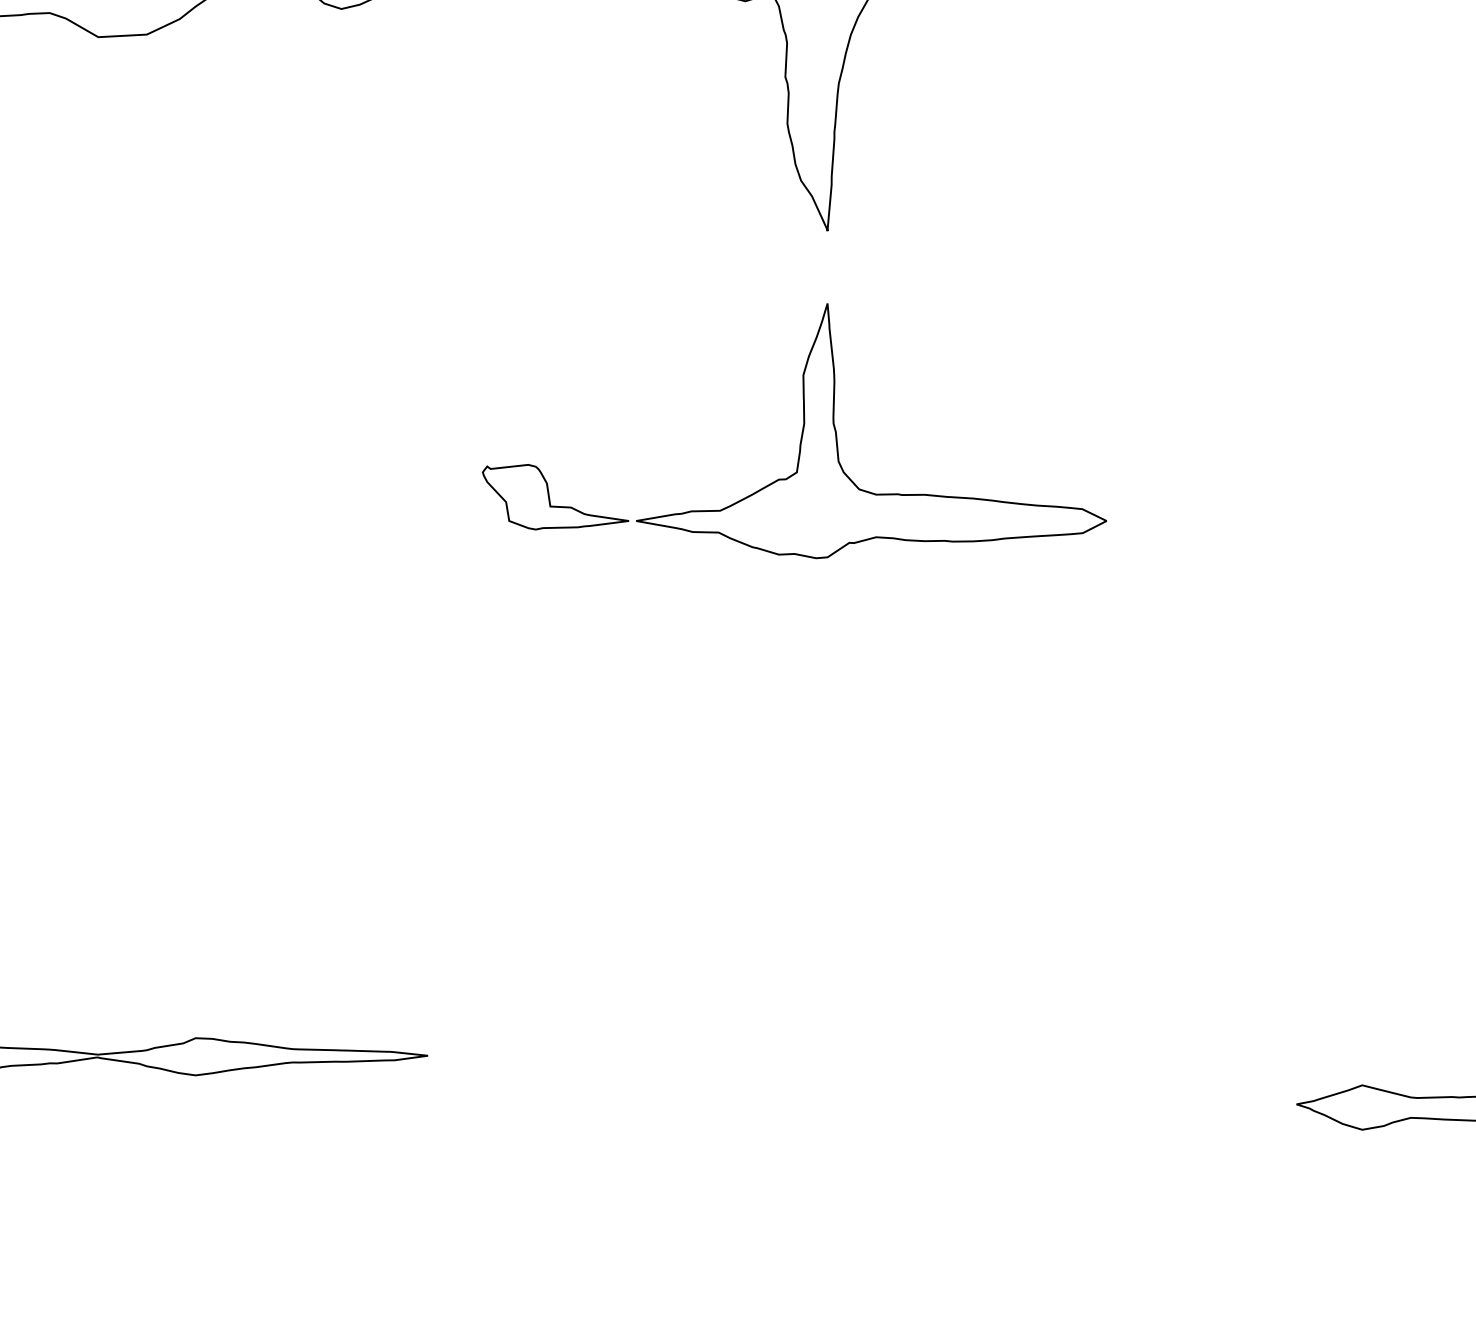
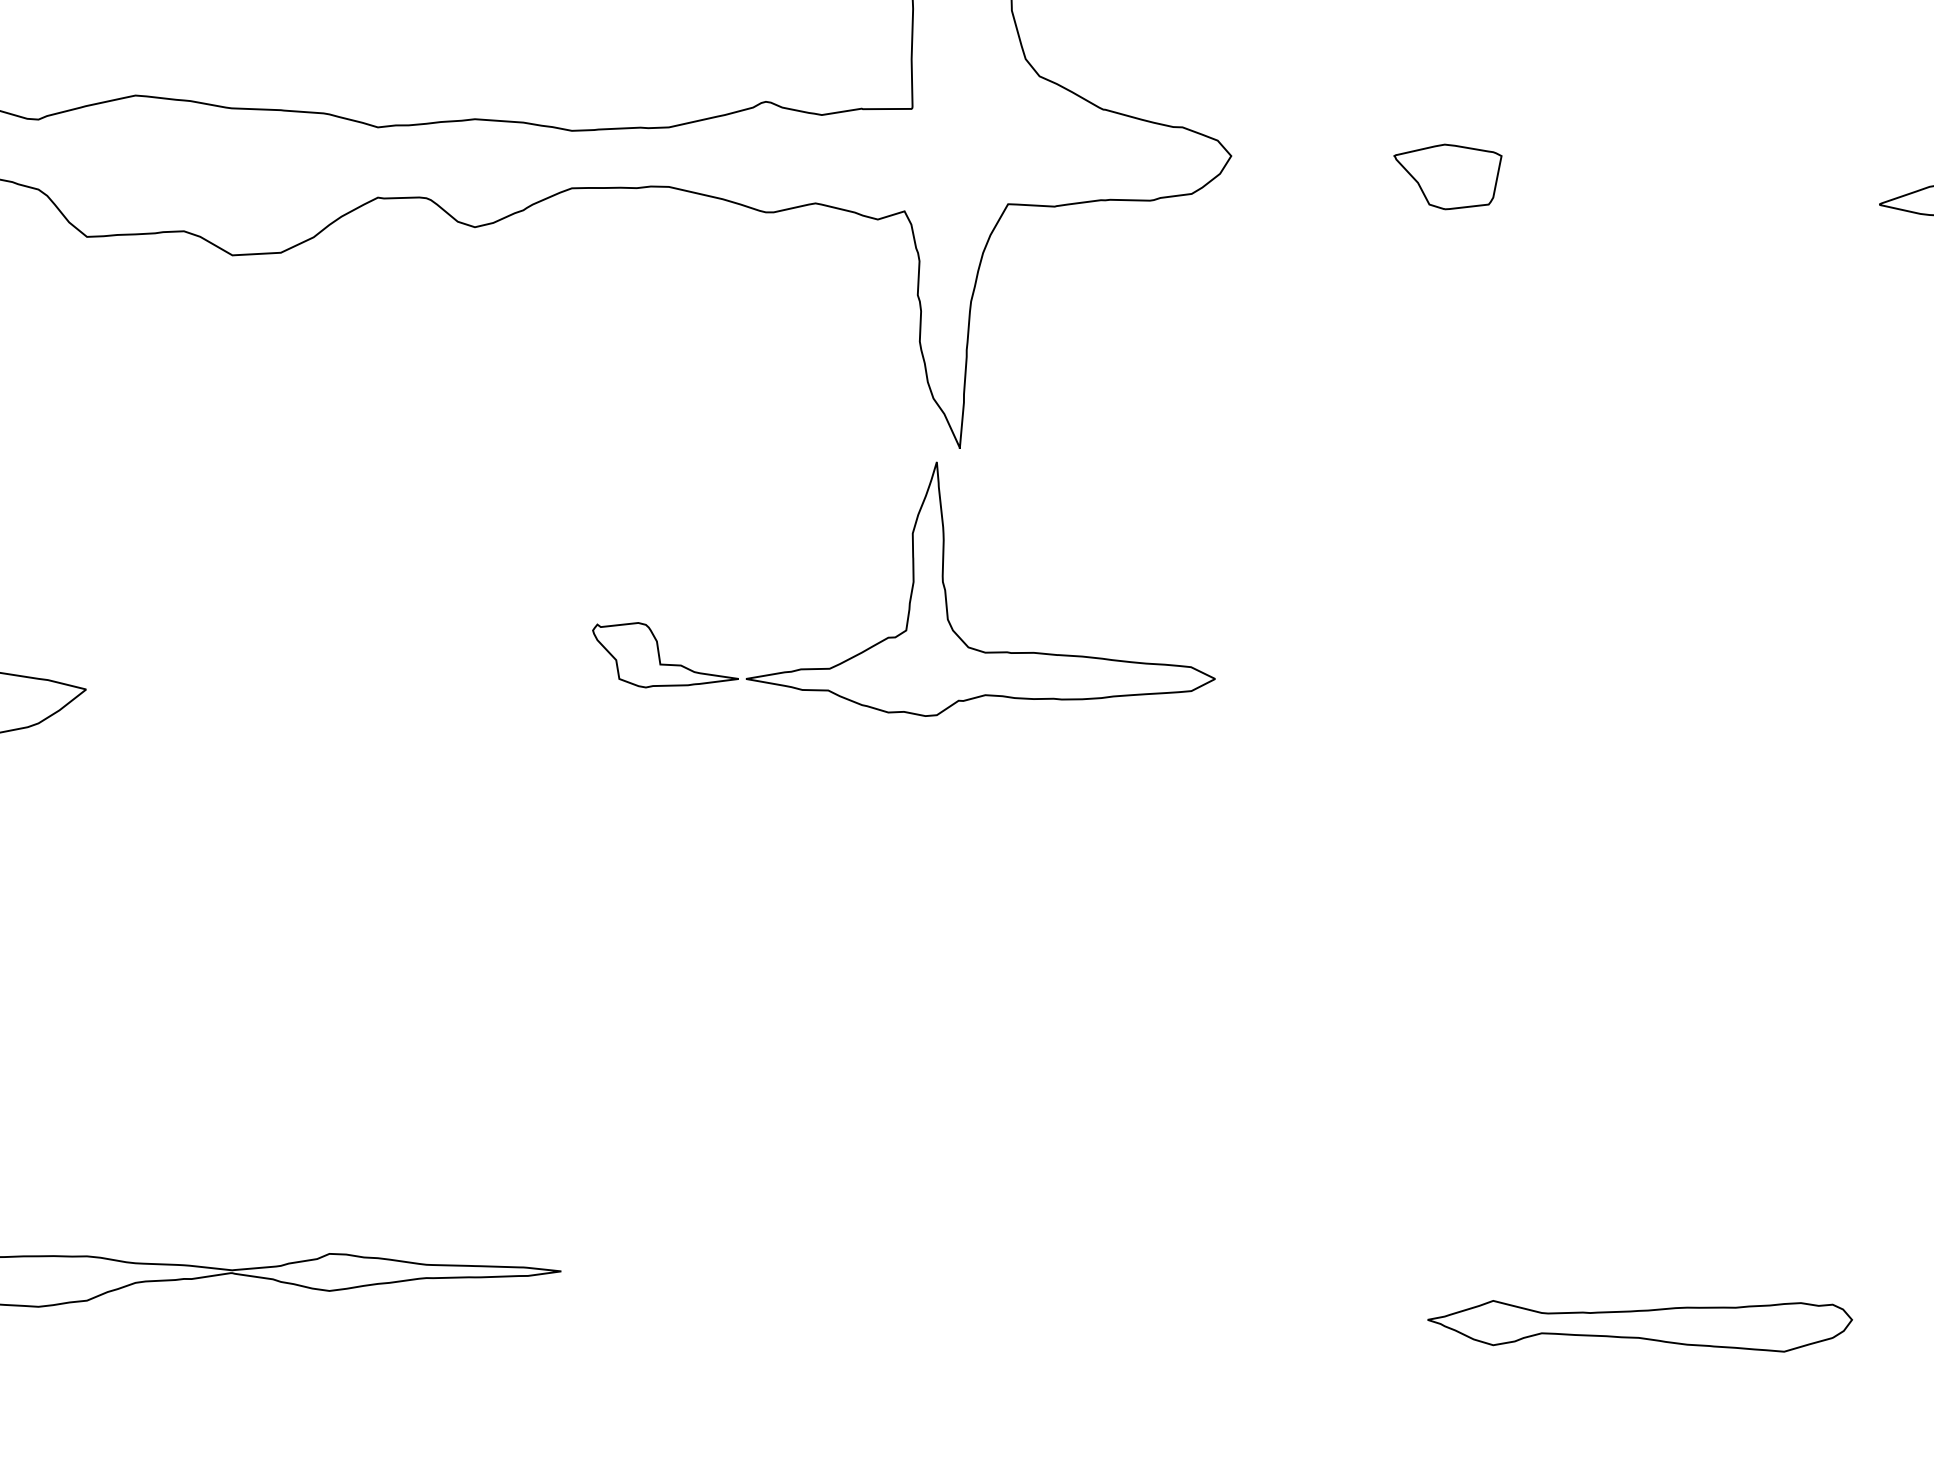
part: (802, 430) -> (911, 588), moved

